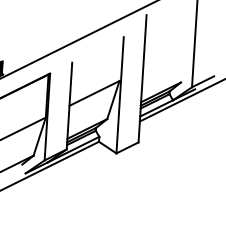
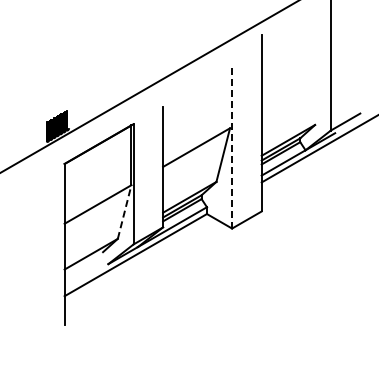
line: (120, 94) -> (232, 147), solid -> dashed
line: (39, 136) -> (124, 212), solid -> dashed

